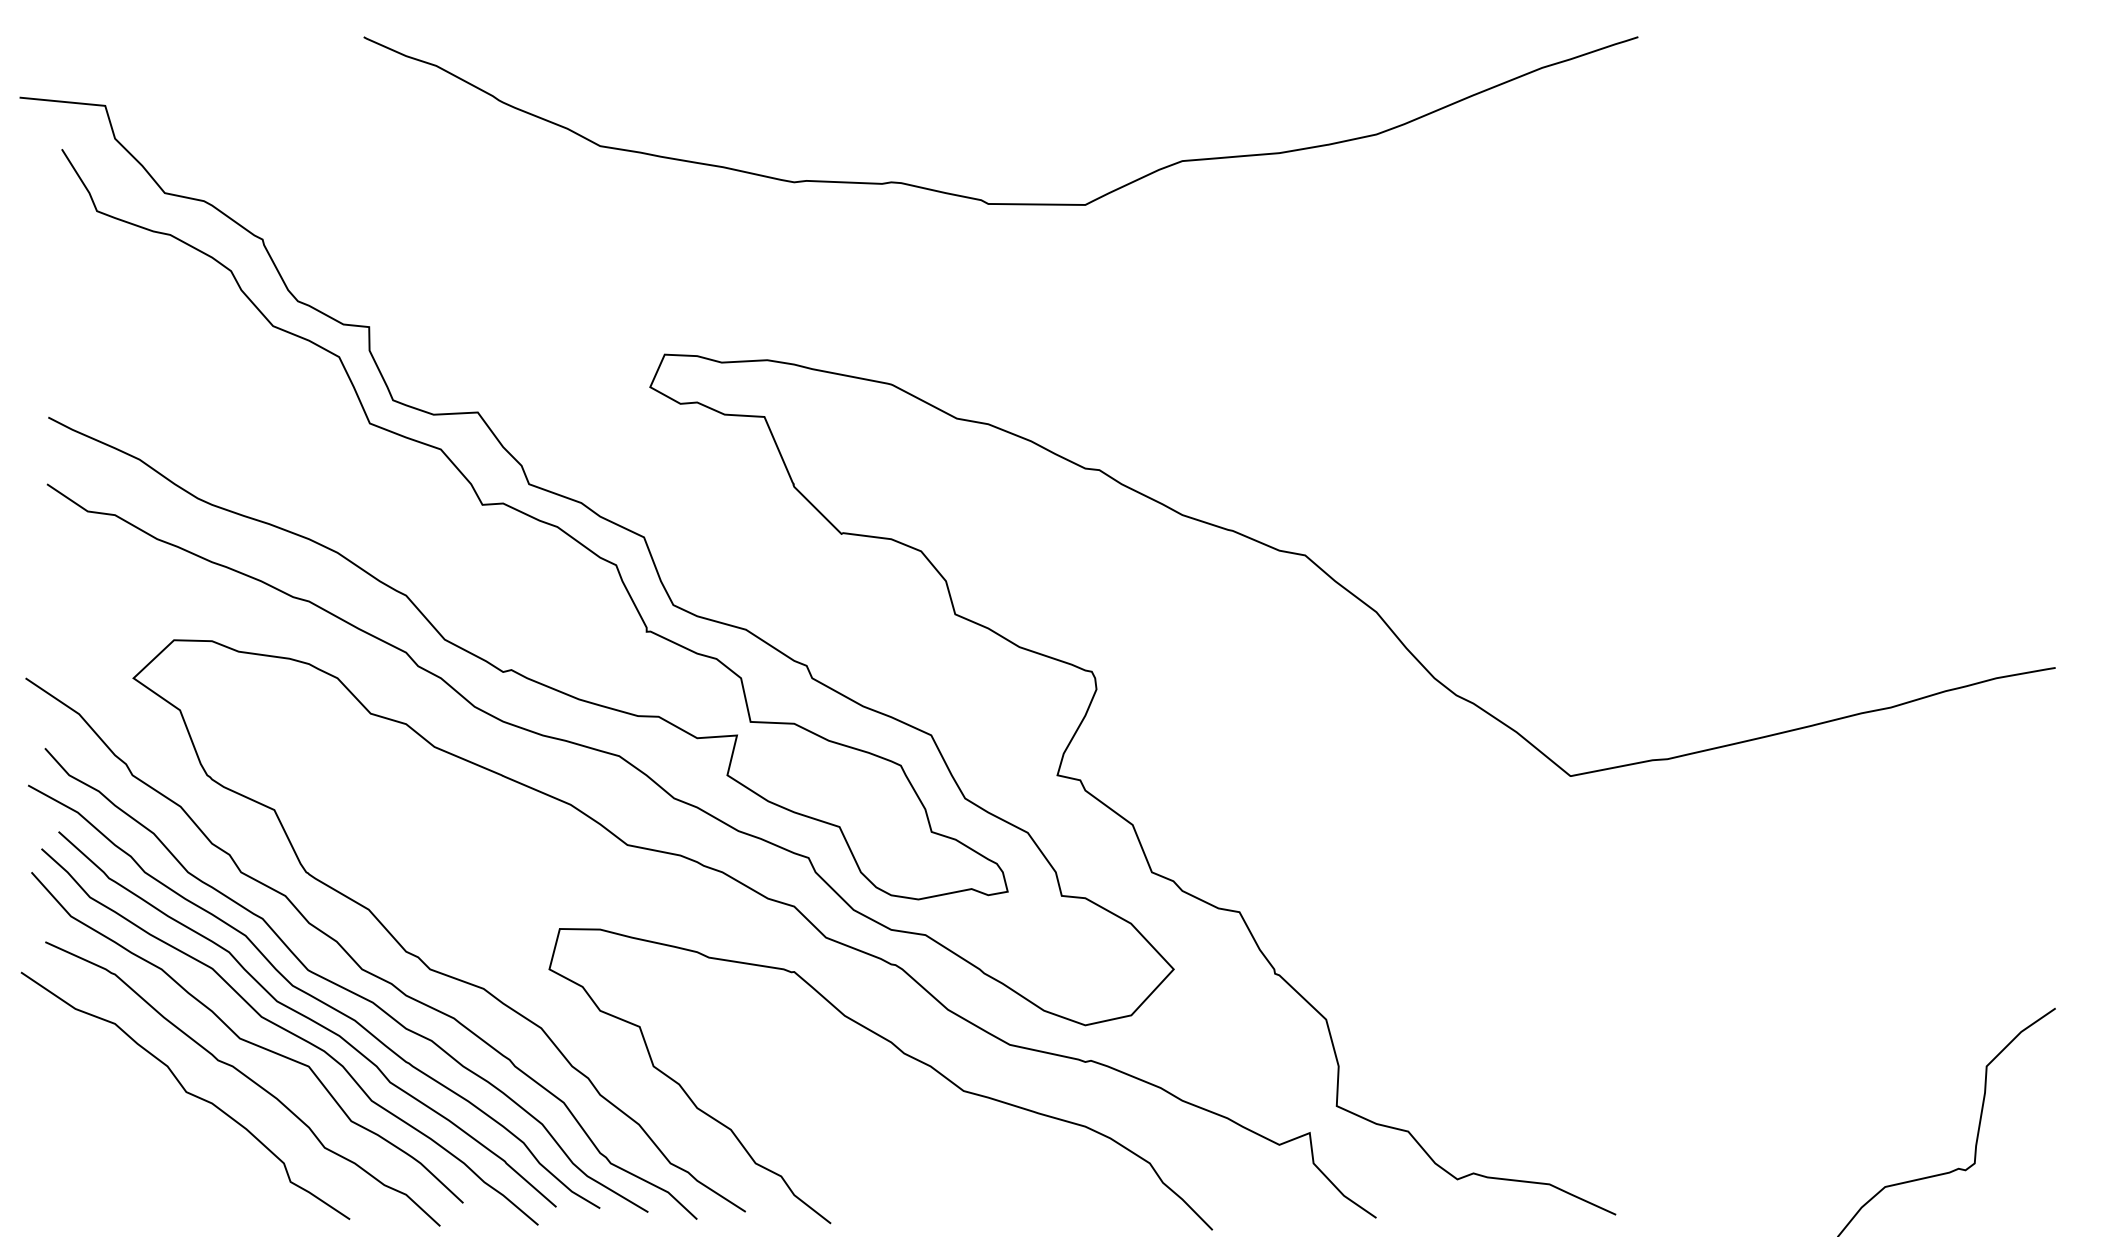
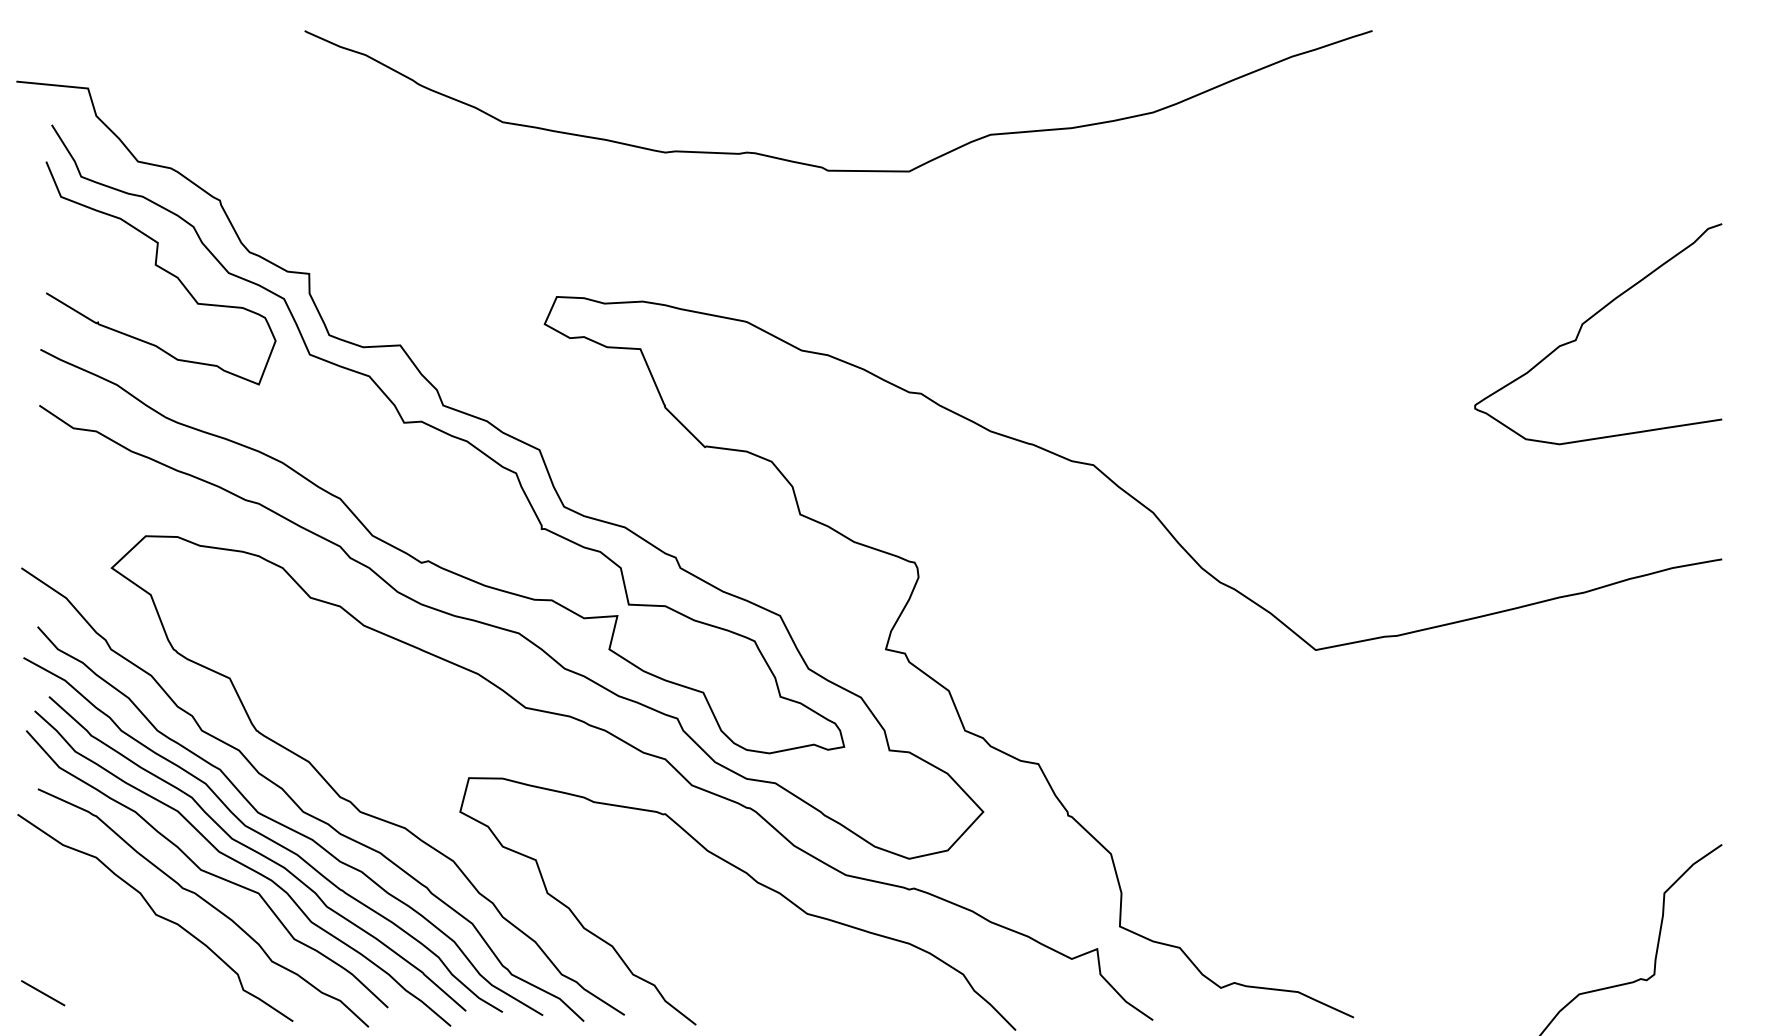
curve: (192, 321) -> (161, 269), added
curve: (1893, 385) -> (1586, 322), added
line: (51, 1186) -> (43, 993), added

